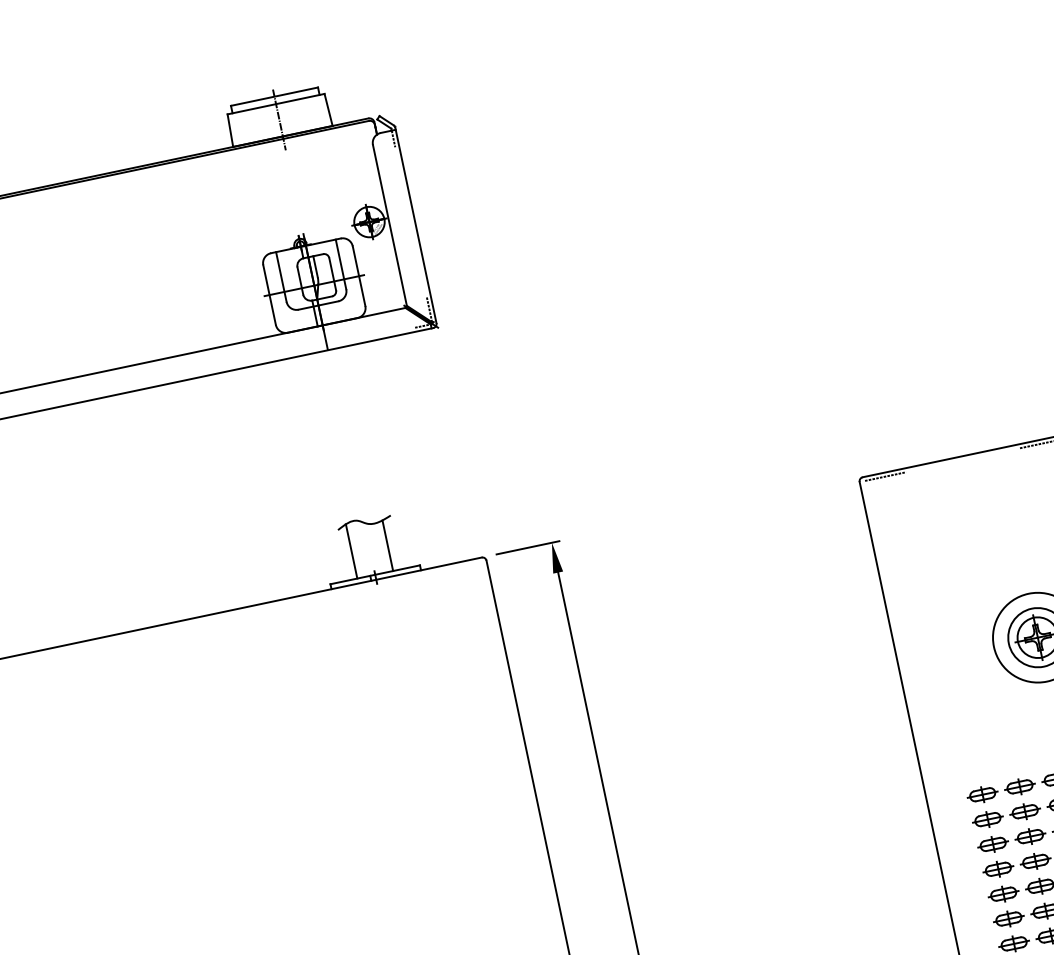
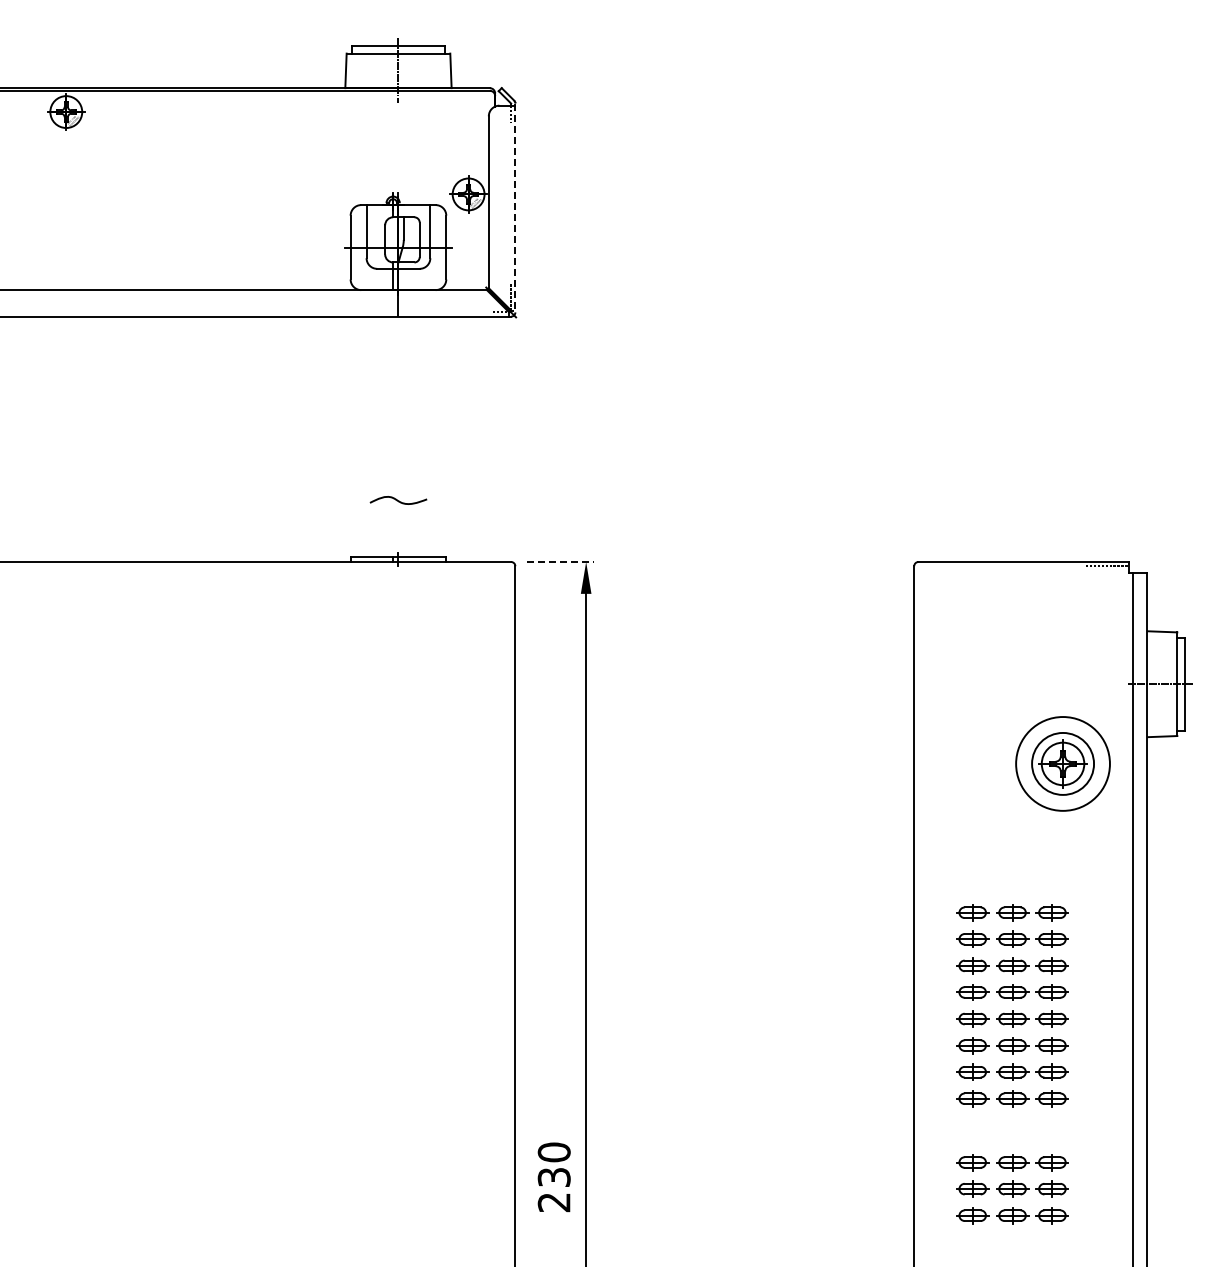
line: (416, 225) -> (515, 208), solid -> dashed
line: (885, 476) -> (941, 566), removed
line: (387, 545) -> (417, 529), removed
line: (527, 547) -> (560, 561), solid -> dashed
line: (351, 551) -> (379, 527), removed

